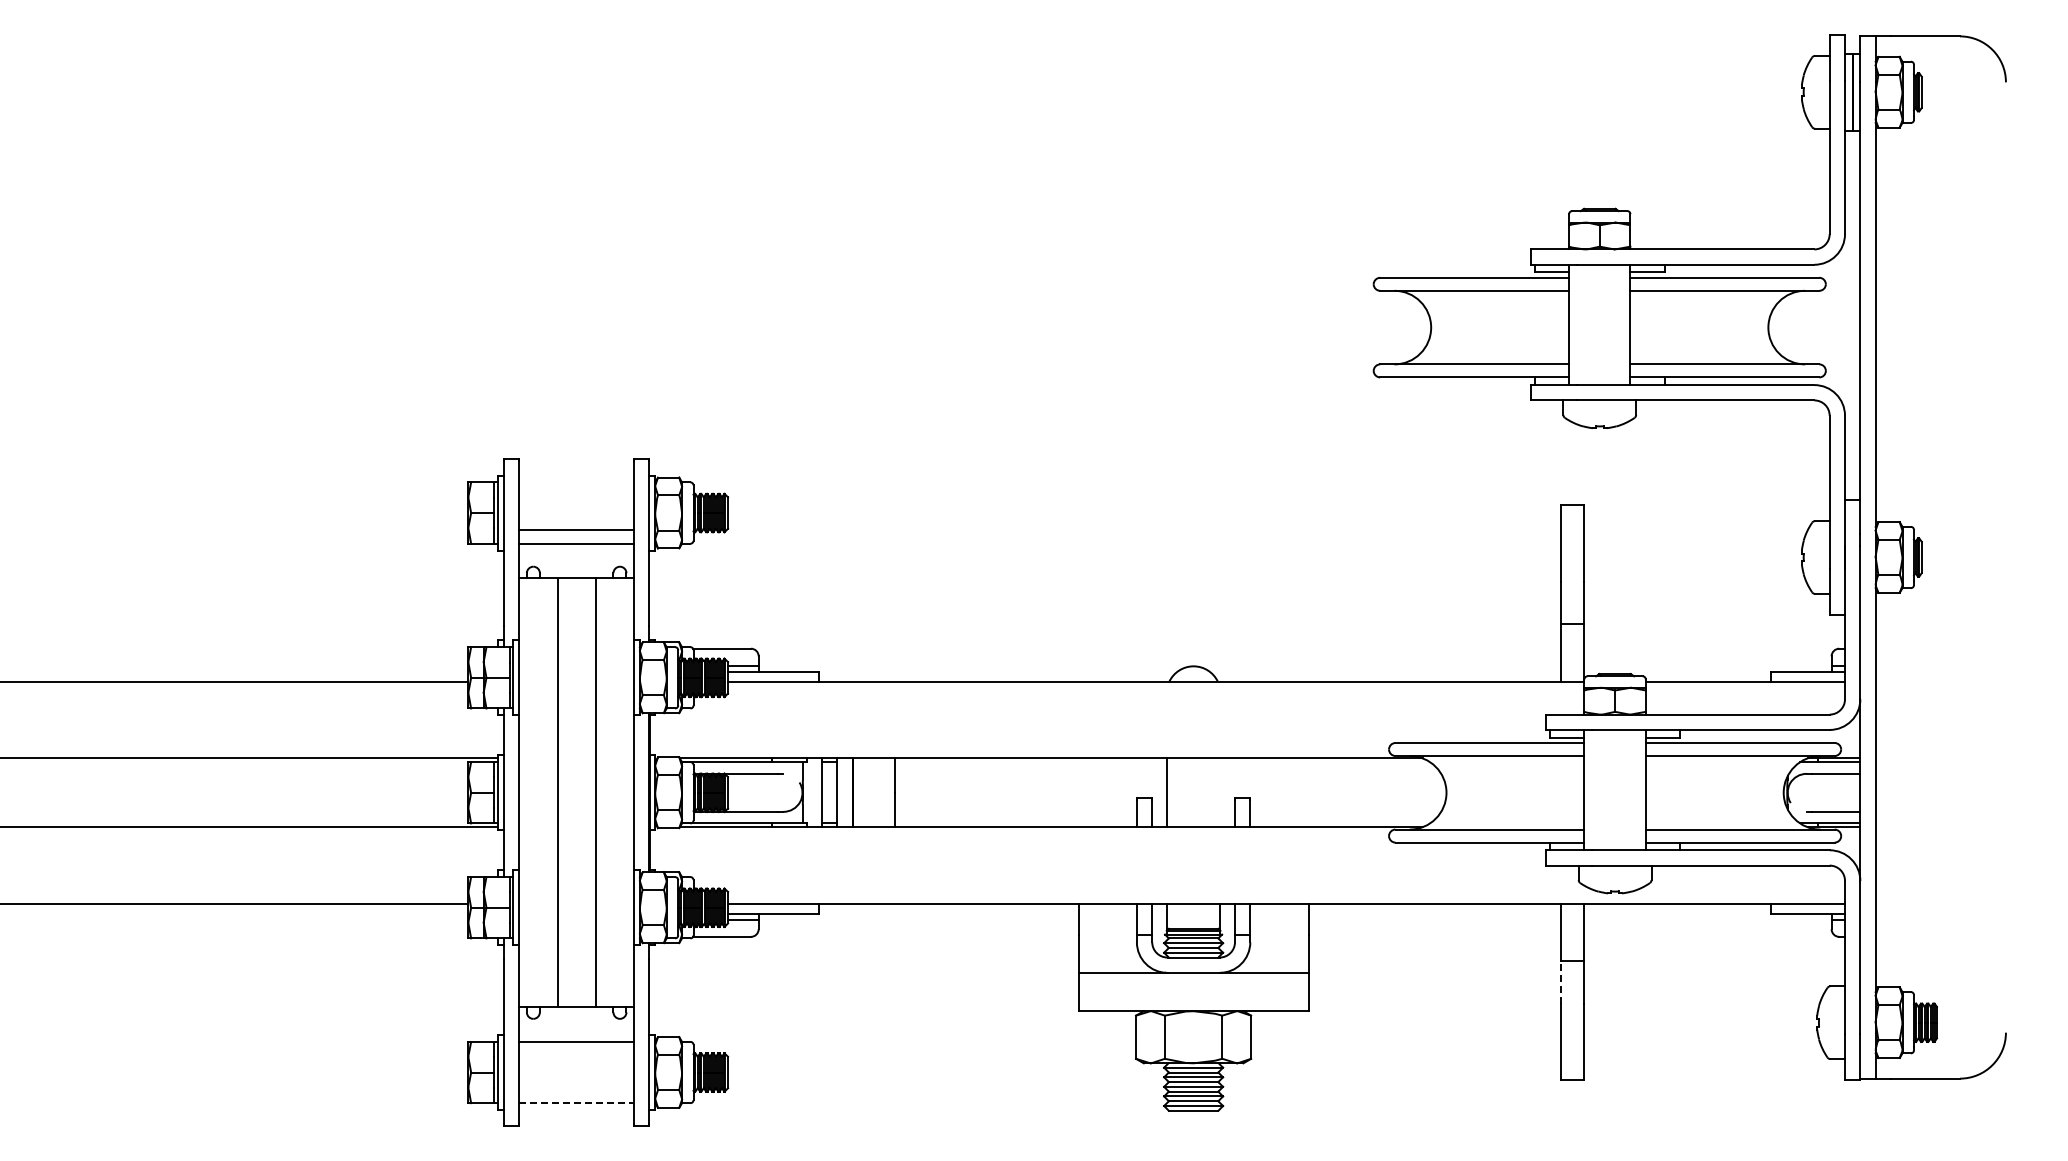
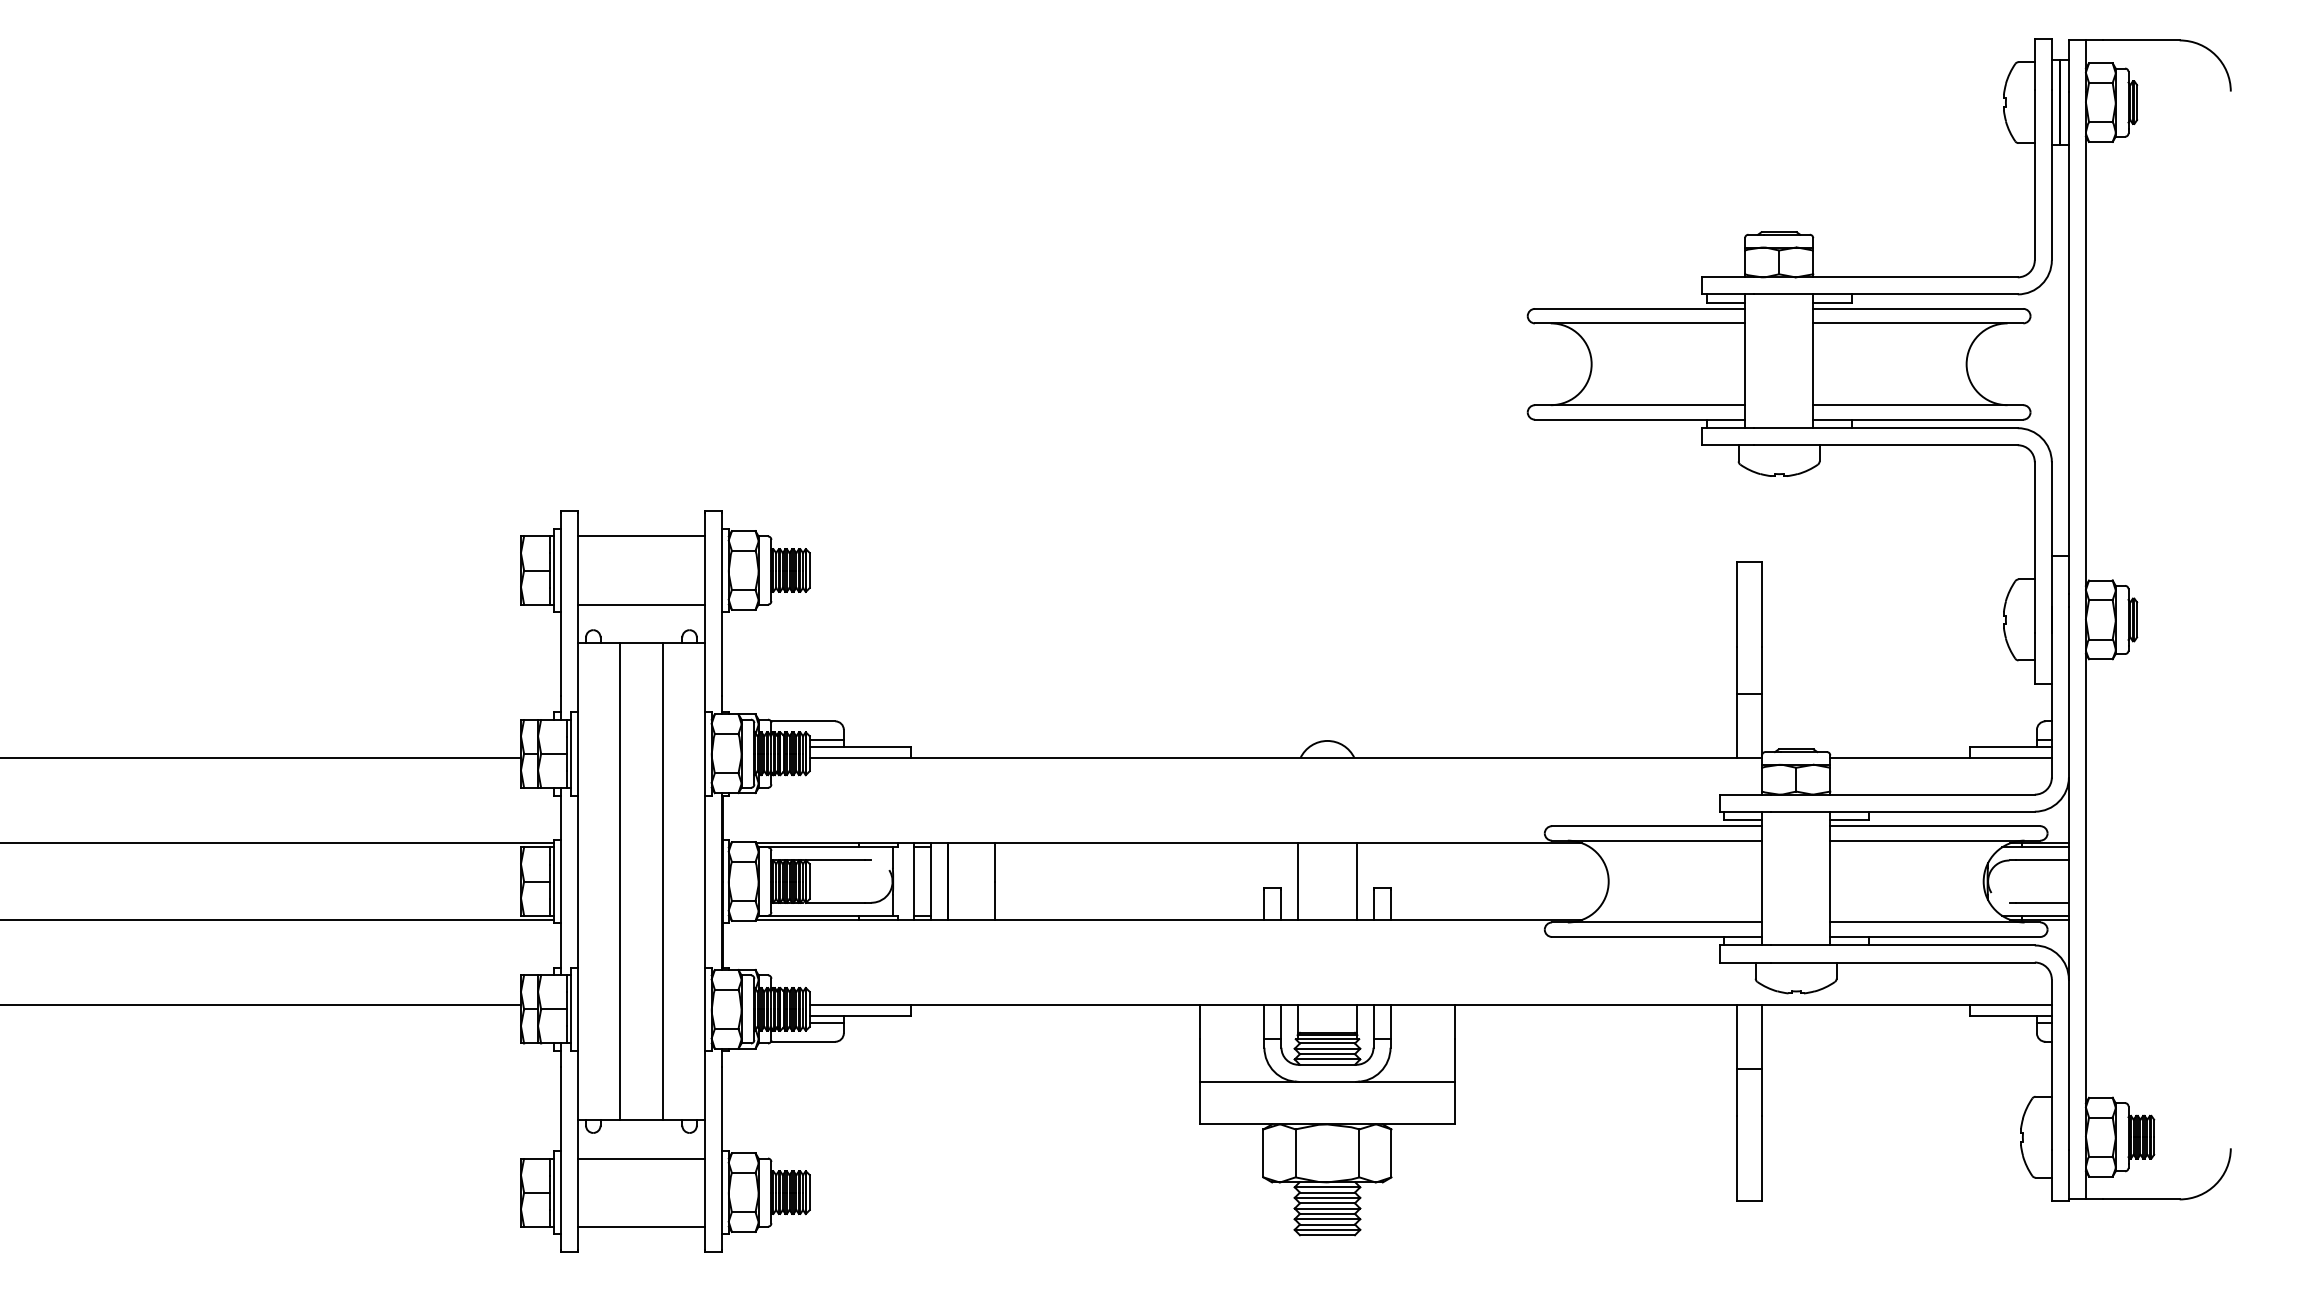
line: (576, 530) -> (641, 536), moved
line: (1220, 792) -> (1357, 881), added
line: (1561, 981) -> (1736, 1091), dashed -> solid
line: (577, 1103) -> (642, 1227), dashed -> solid

